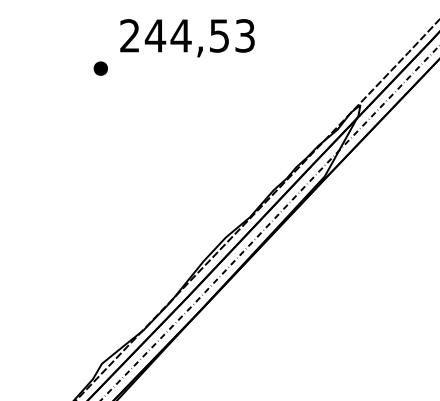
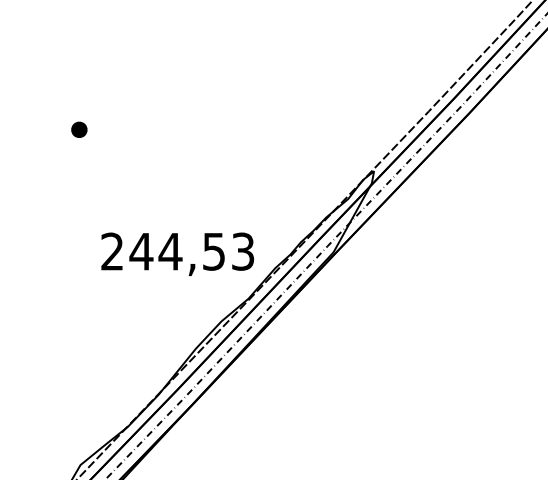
text: (187, 37) -> (177, 253), moved

